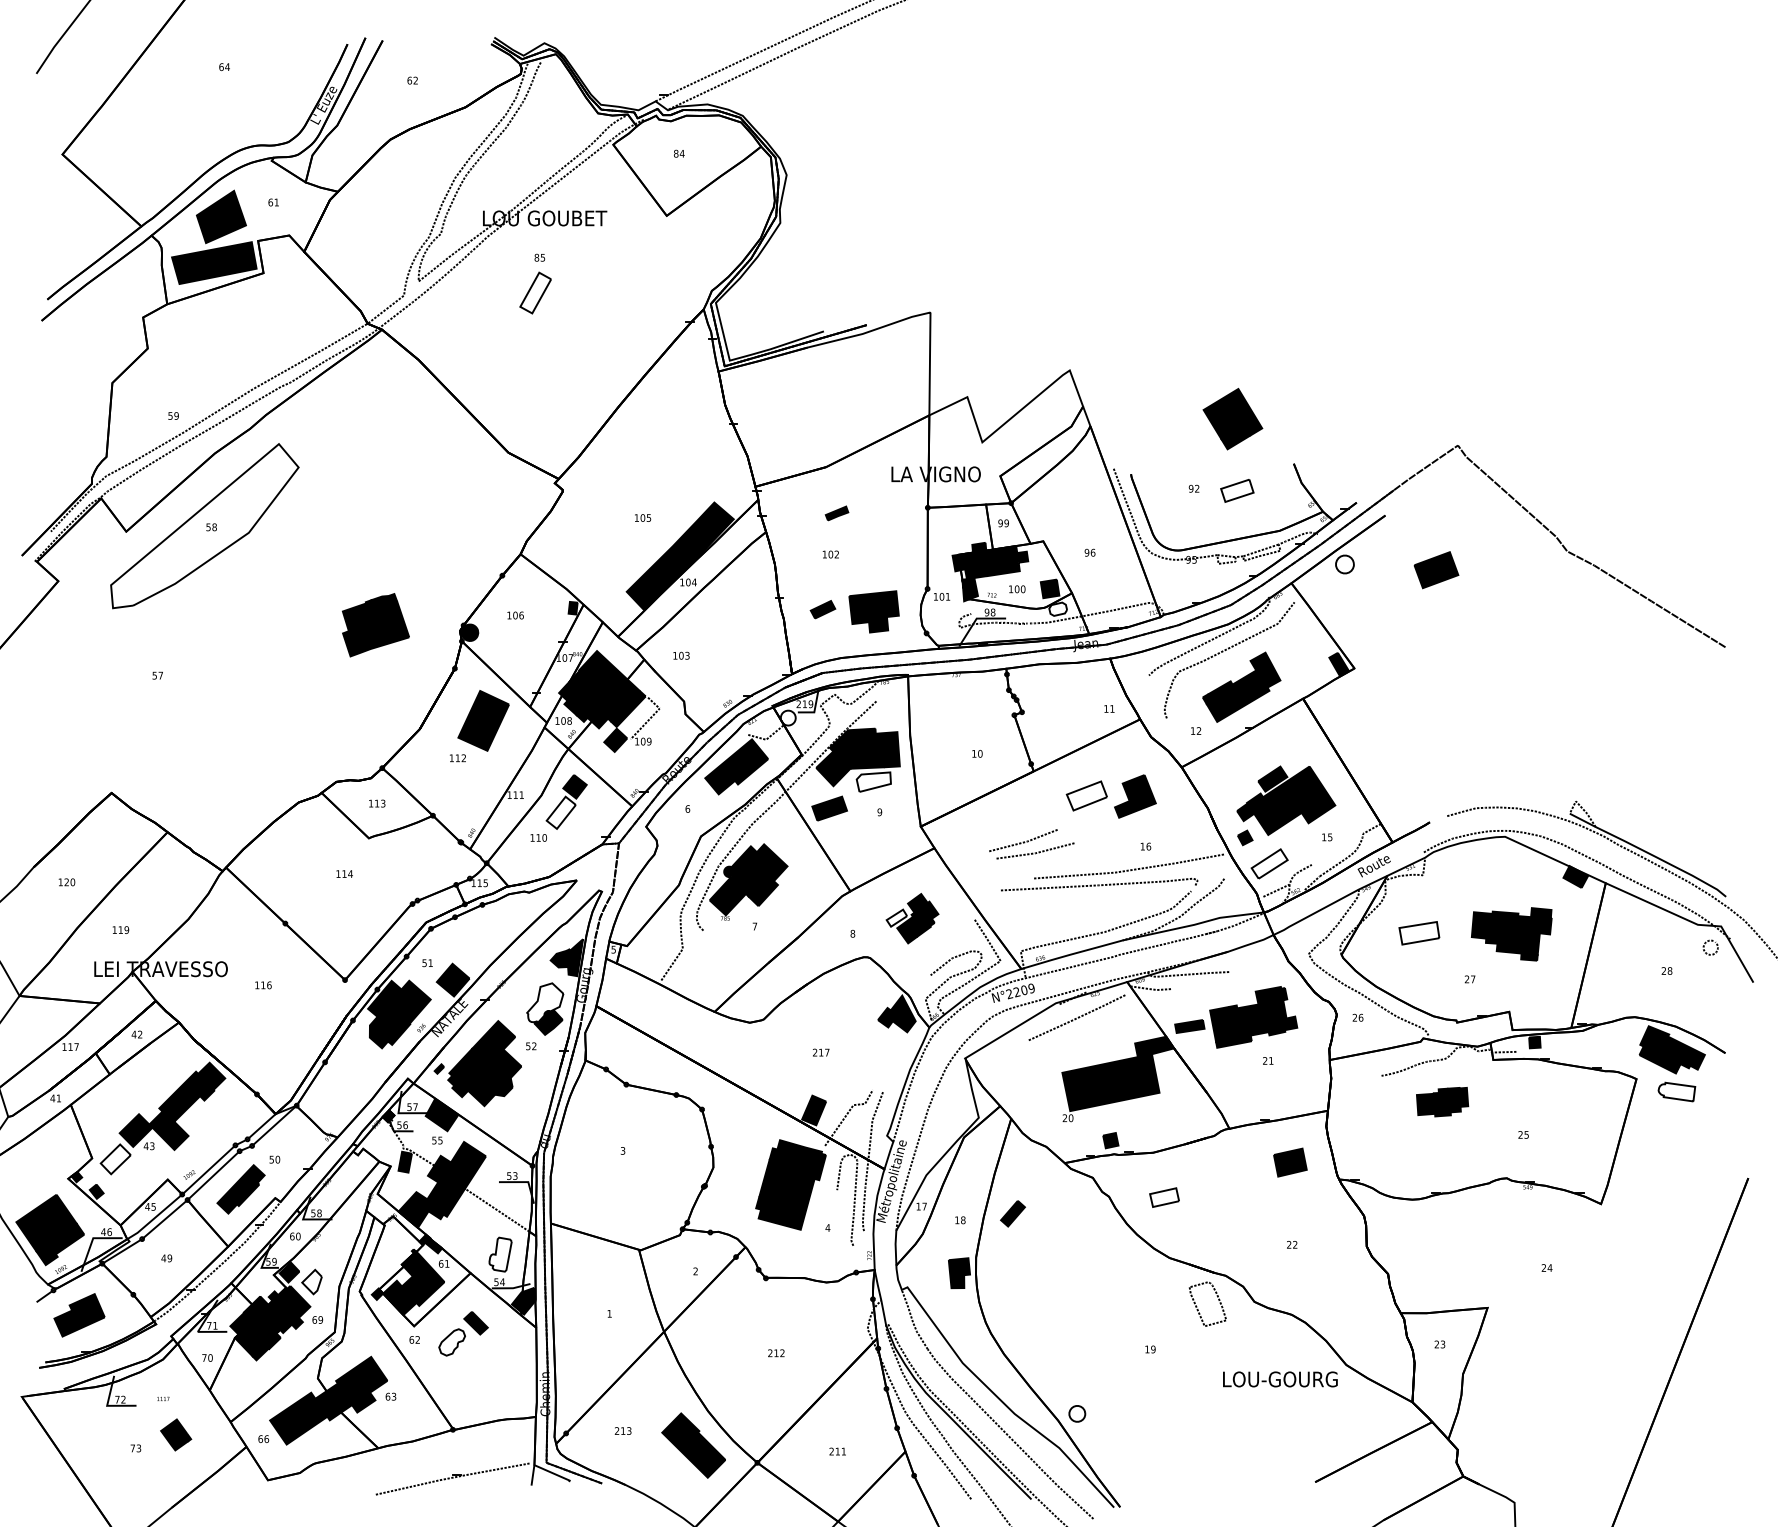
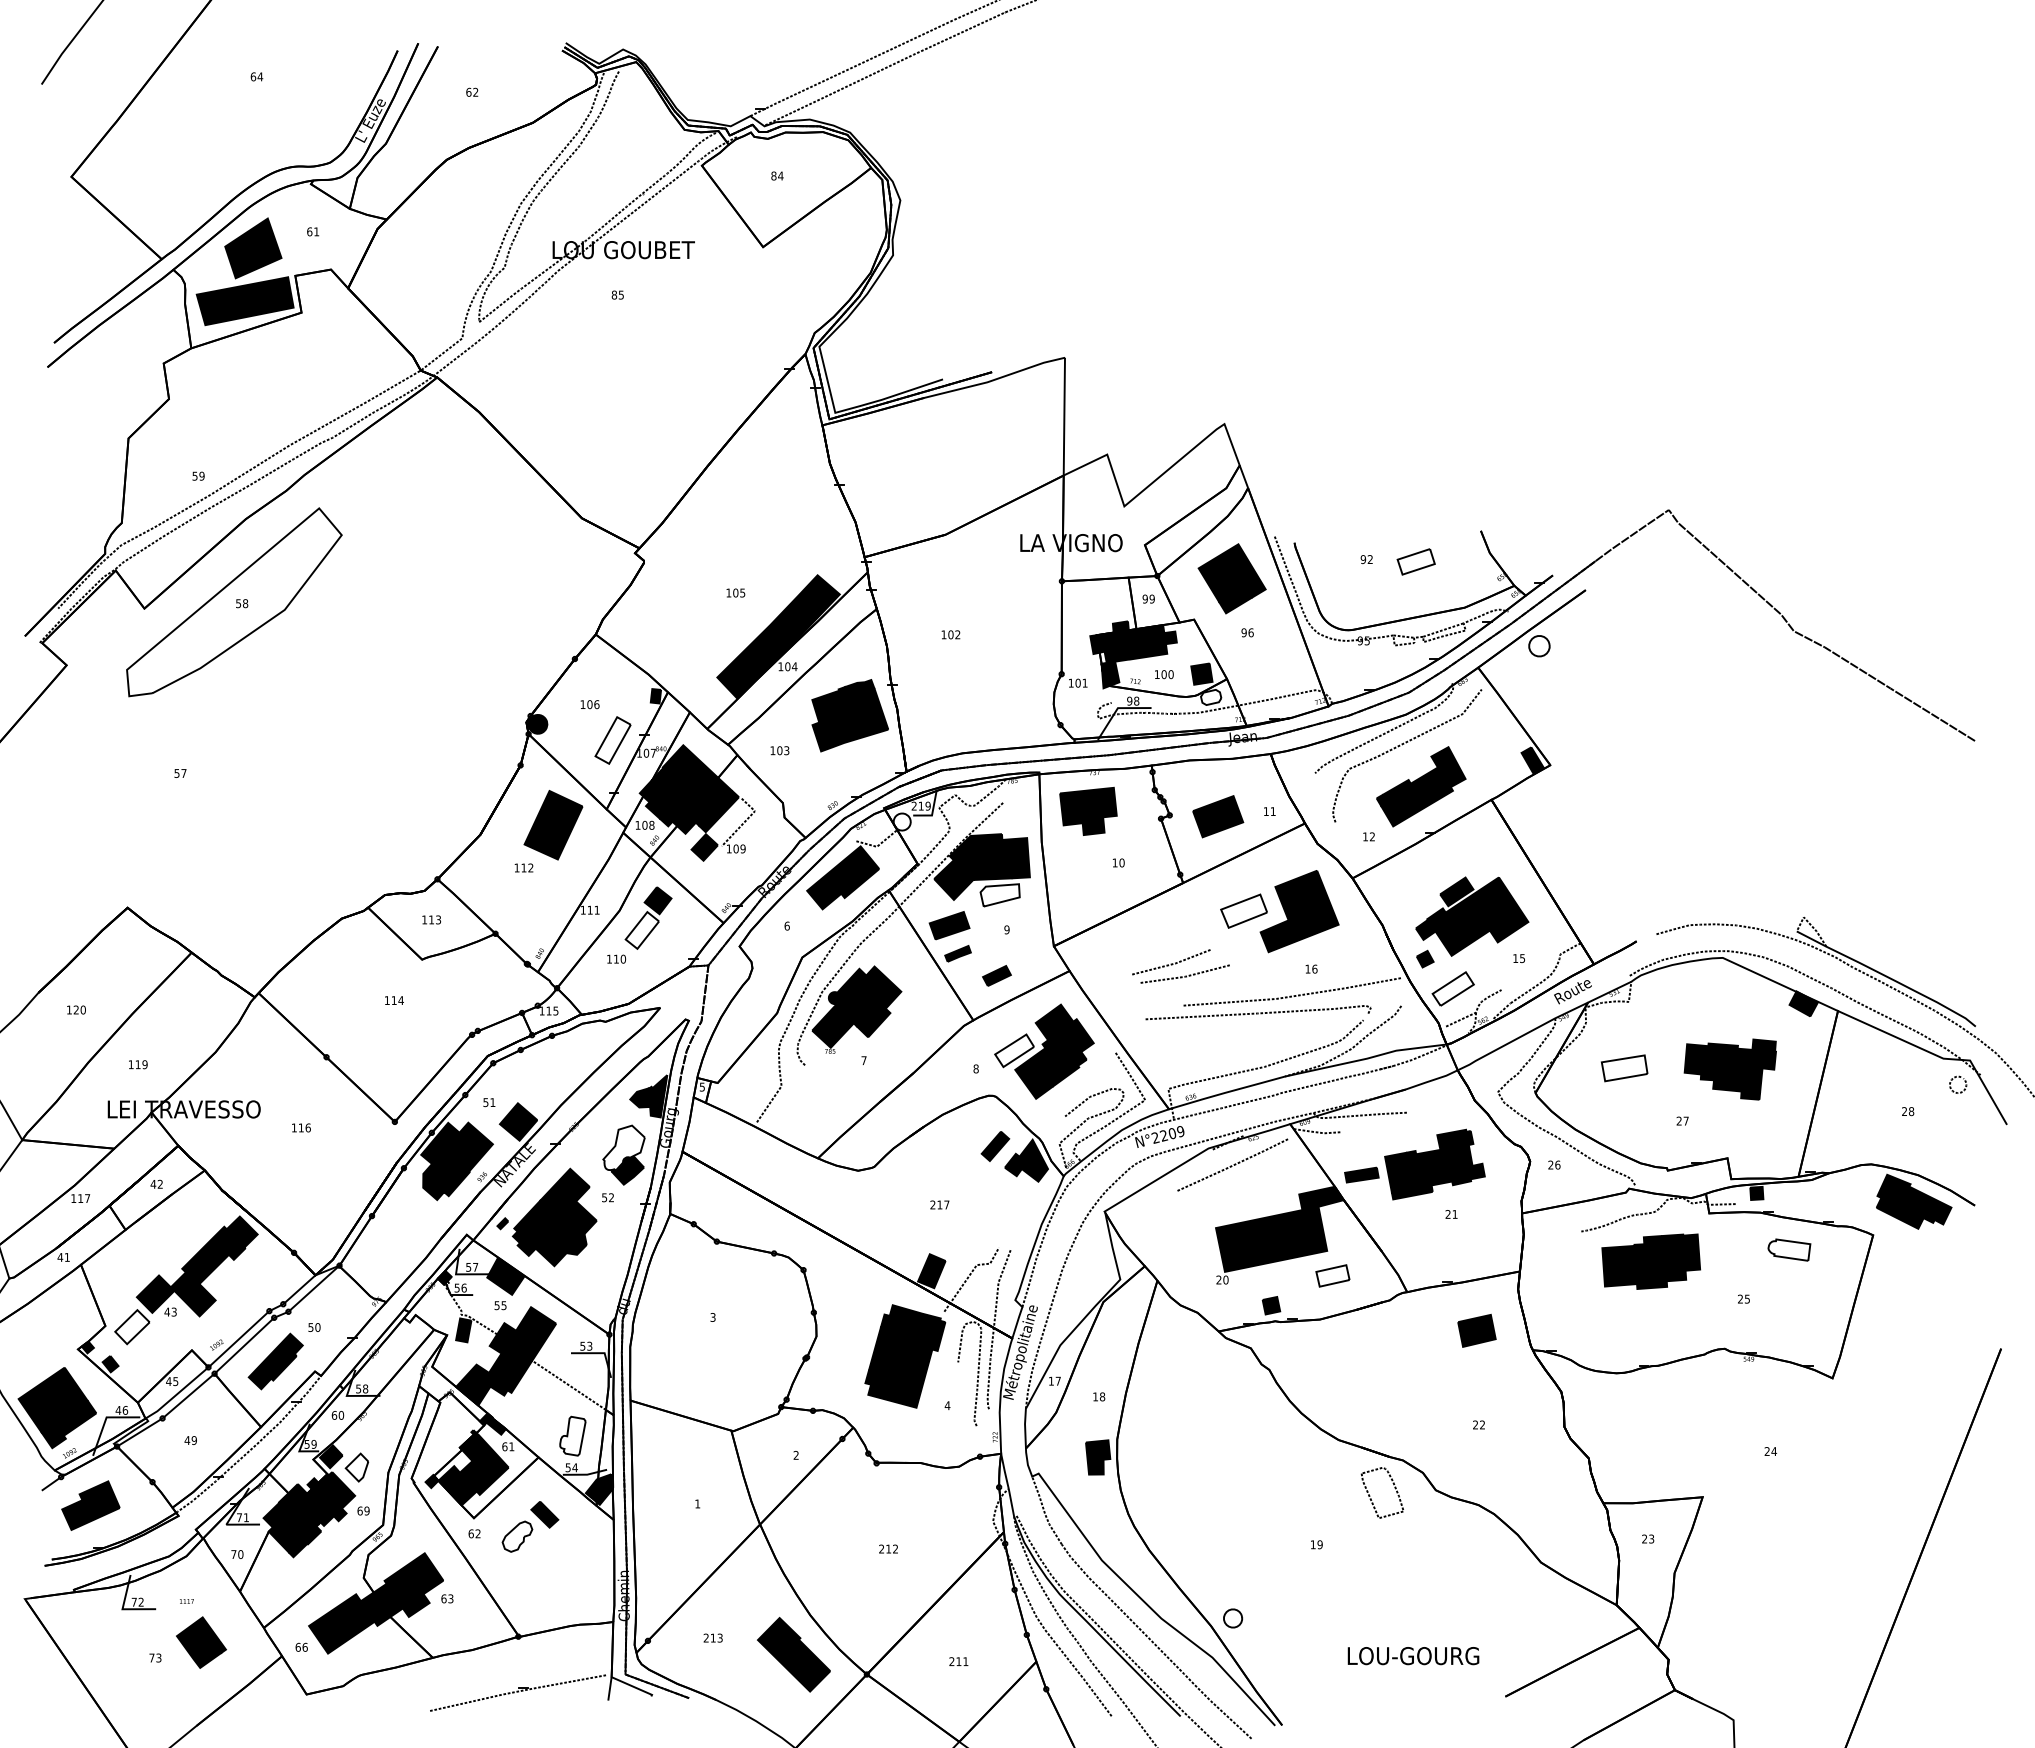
part: (535, 293) -> (612, 740), moved
part: (1232, 418) -> (1231, 578), moved
part: (836, 513) -> (957, 953), moved
part: (1436, 569) -> (1218, 816), moved
part: (822, 609) -> (996, 975), moved
part: (874, 611) -> (1088, 810), moved
part: (375, 625) -> (849, 715), moved
part: (1135, 796) -> (1299, 911), size x1.67
part: (912, 918) -> (1044, 1051), size x1.67
part: (1676, 1091) -> (1789, 1249), moved
part: (1441, 1102) -> (1650, 1261), size x1.67
part: (1164, 1197) -> (1332, 1275), moved
part: (1013, 1213) -> (995, 1146), moved
text: (1280, 1379) -> (1413, 1656), moved
part: (176, 1434) -> (201, 1642), size x1.43

